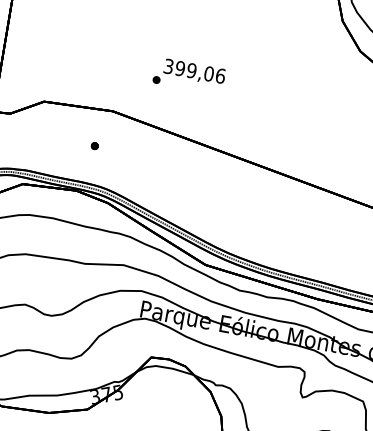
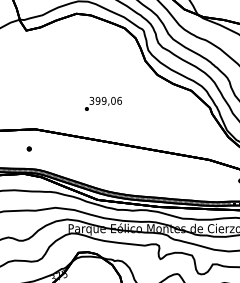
text: (189, 75) -> (103, 103), moved

